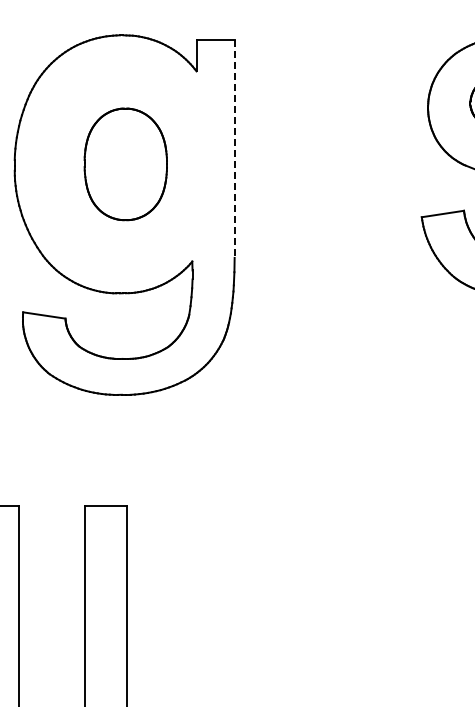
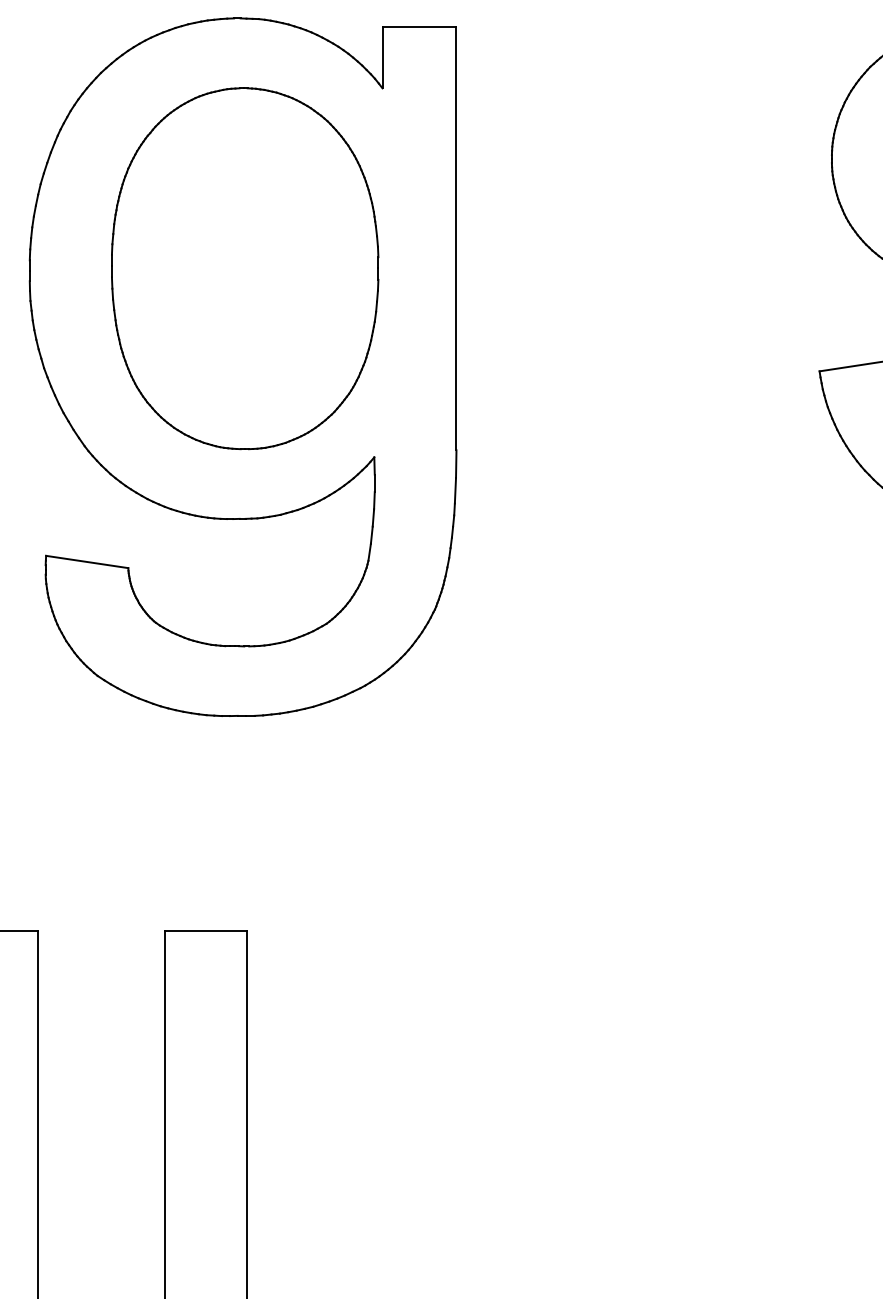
line: (234, 149) -> (456, 239), dashed -> solid
part: (125, 164) -> (244, 269), size x1.67

